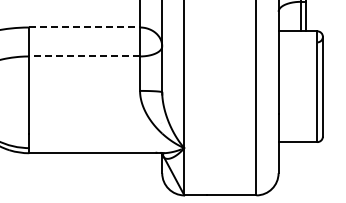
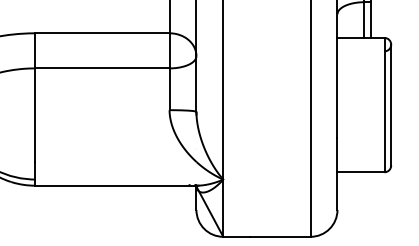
line: (85, 27) -> (103, 33), dashed -> solid
line: (84, 56) -> (102, 68), dashed -> solid

